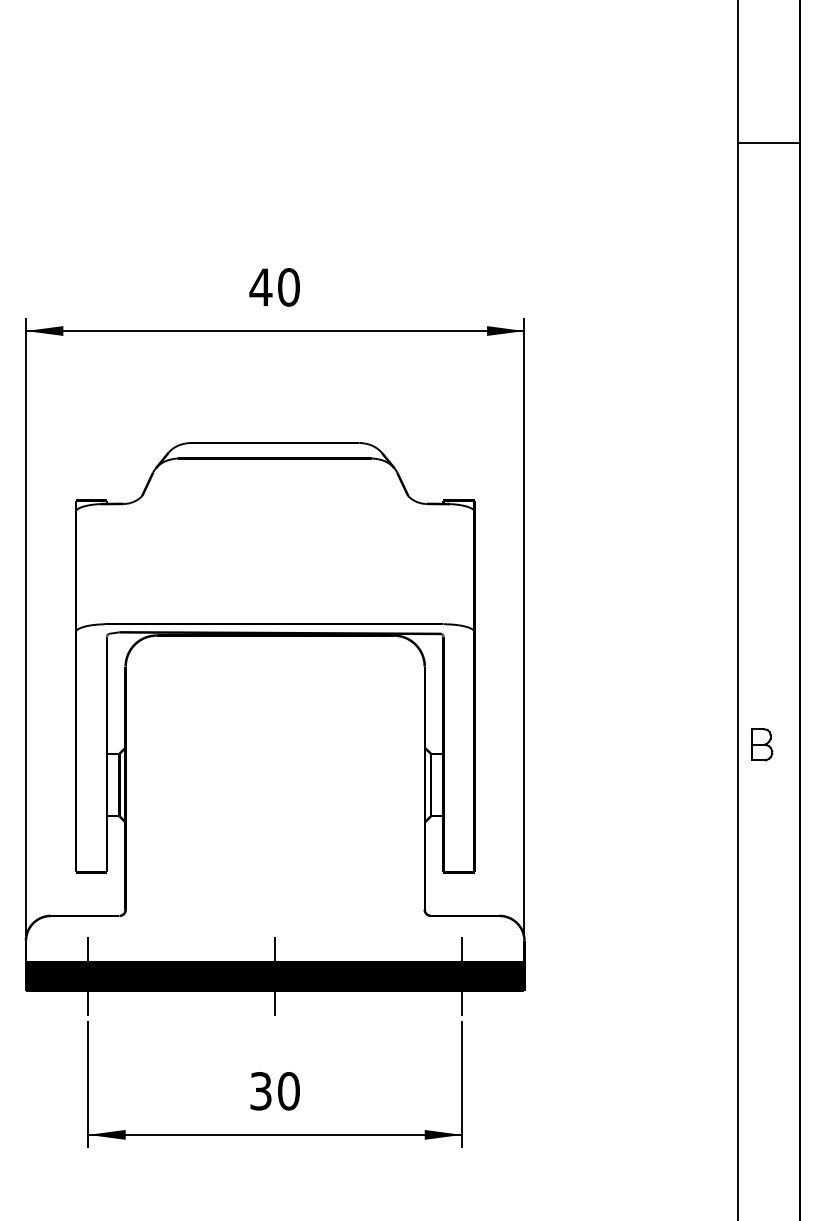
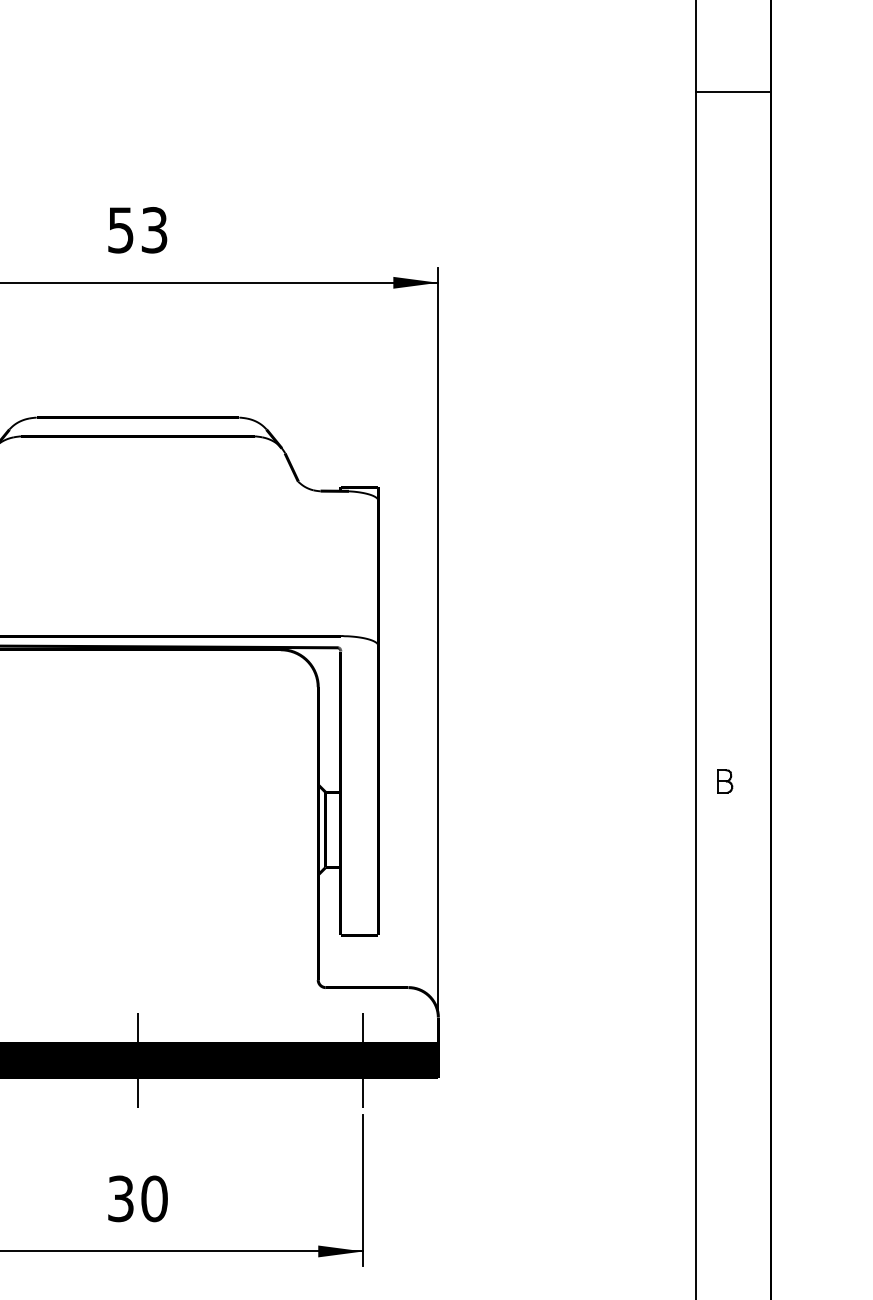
line: (768, 143) -> (732, 91), moved
text: (274, 287) -> (137, 230), 40 -> 53
part: (762, 744) -> (725, 781), size x0.6

